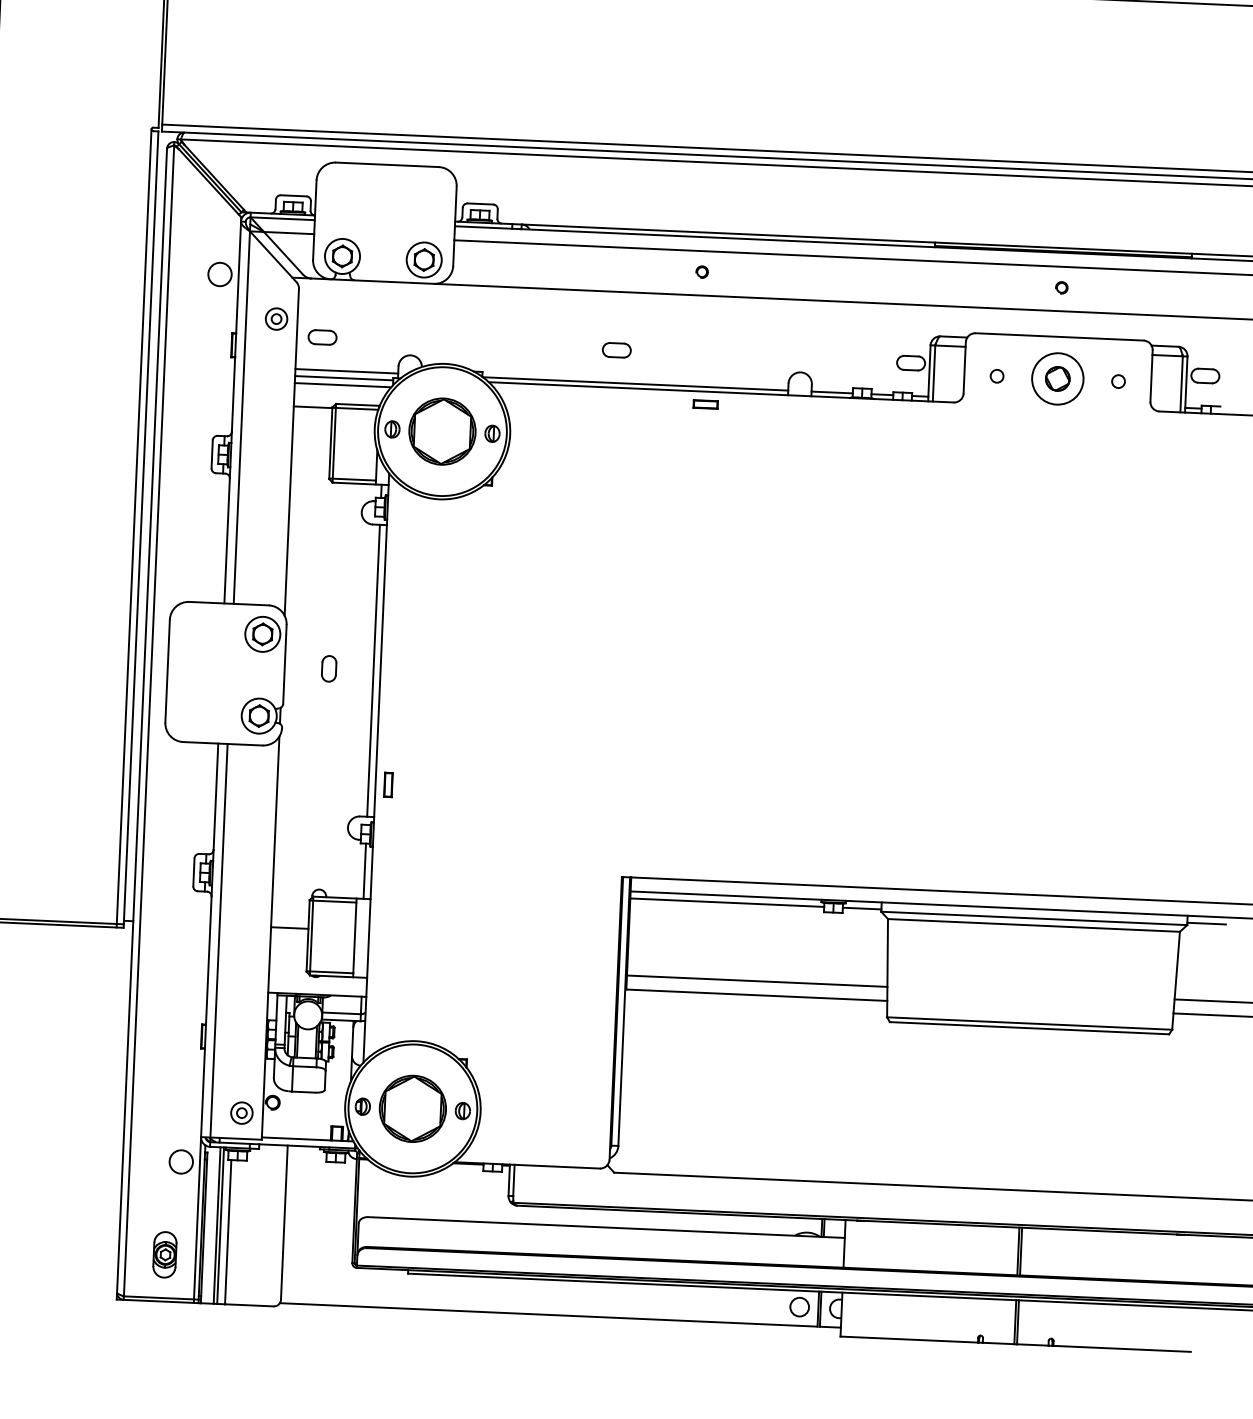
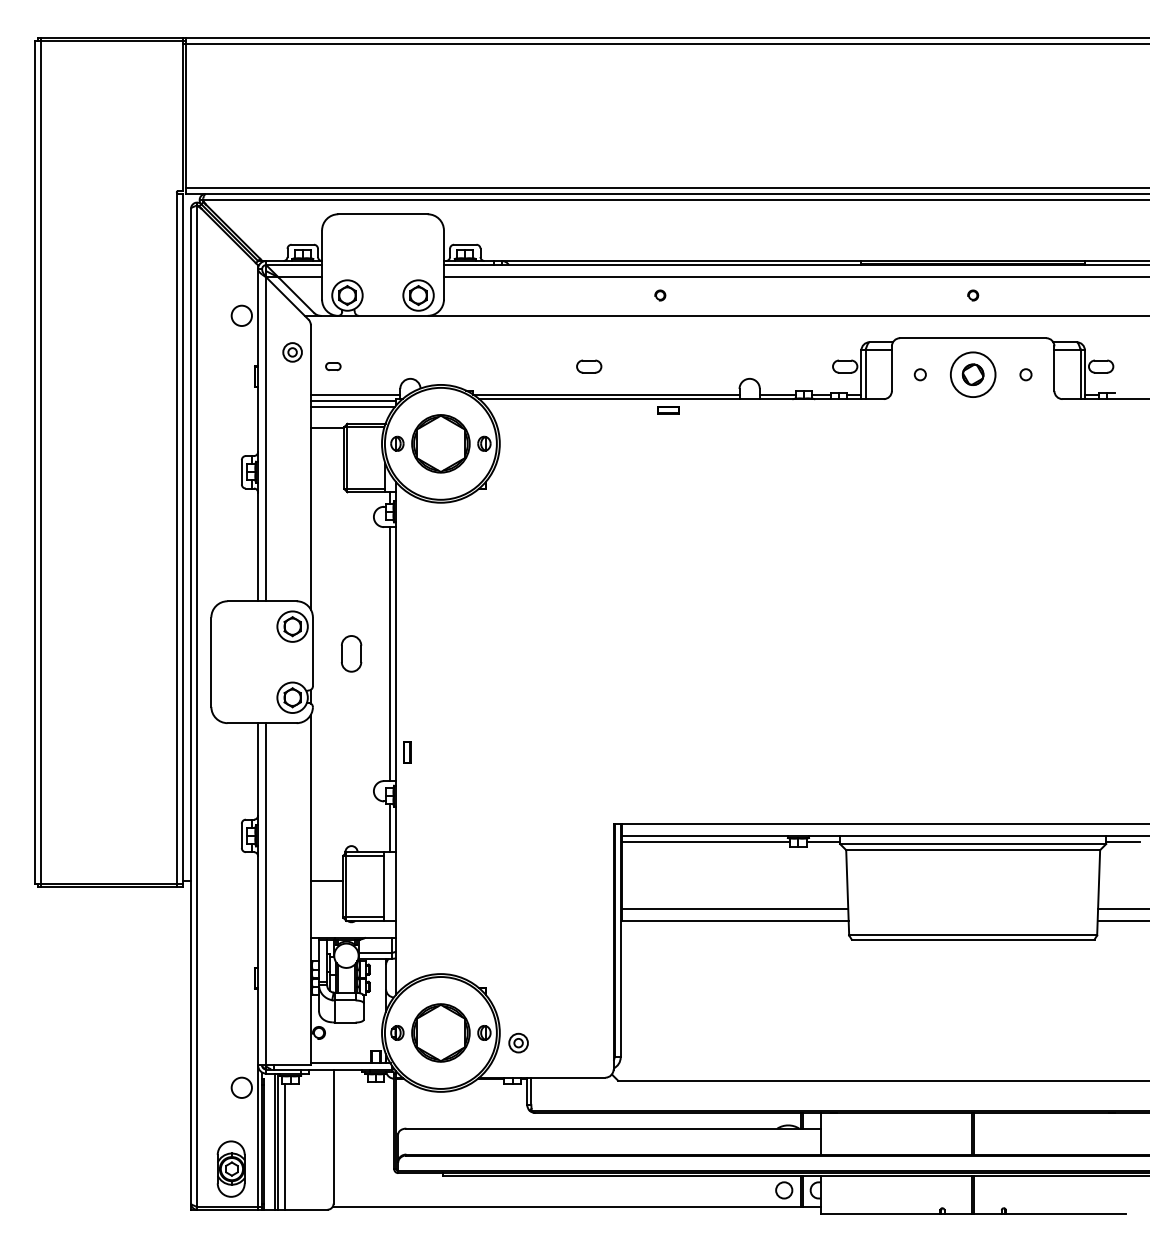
part: (322, 337) -> (333, 366), size x0.6
part: (329, 669) -> (351, 654), size x1.6
part: (241, 1112) -> (518, 1042), moved
part: (164, 1254) -> (230, 1168), size x1.4

